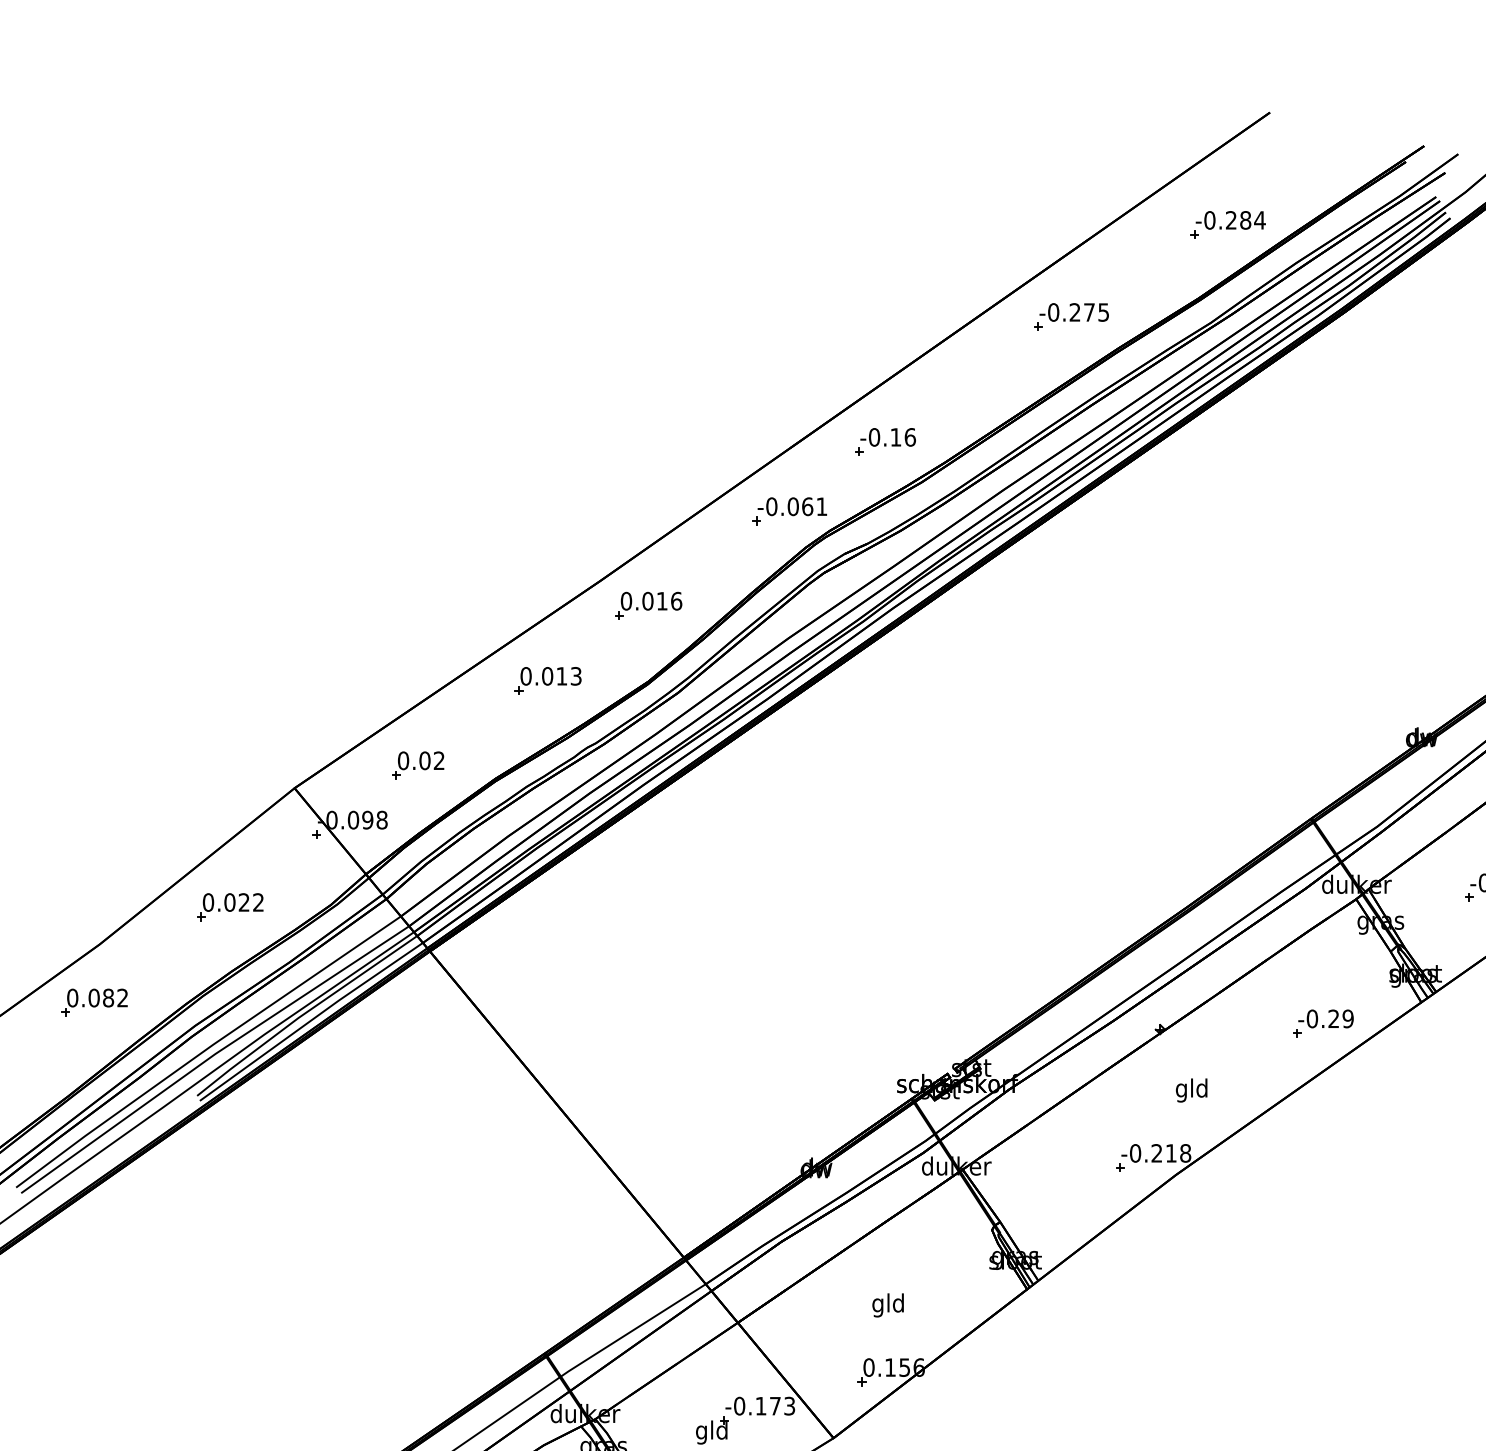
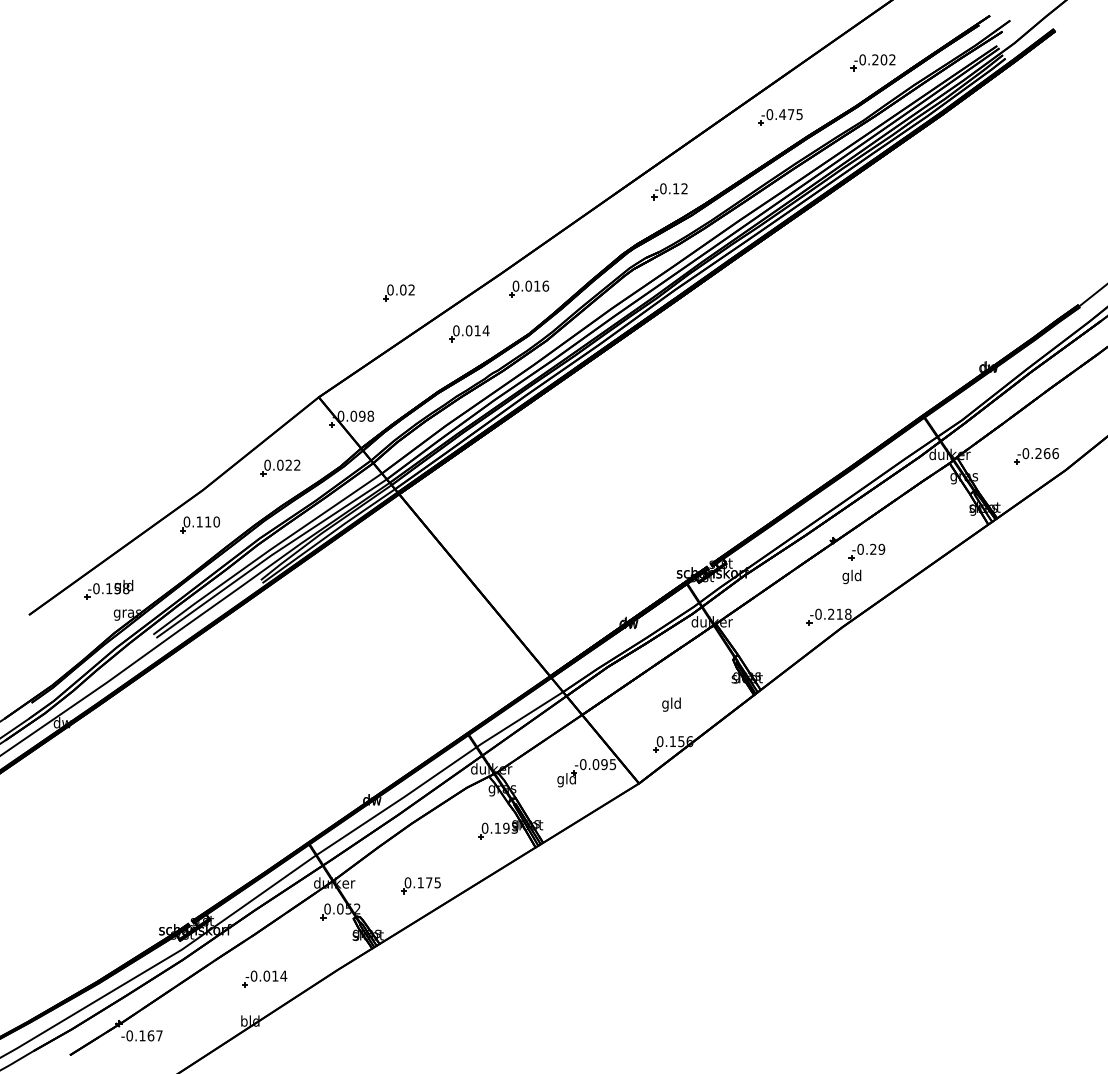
text: (1251, 219) -> (887, 59), -0.284 -> -0.202
text: (1074, 312) -> (782, 114), -0.275 -> -0.475
text: (910, 436) -> (684, 188), -0.16 -> -0.12
part: (788, 510) -> (612, 232), removed
text: (575, 675) -> (485, 330), 0.013 -> 0.014
part: (416, 764) -> (398, 292), moved
text: (107, 997) -> (207, 521), 0.082 -> 0.110
part: (1322, 1022) -> (866, 551), moved
text: (775, 1406) -> (604, 764), -0.173 -> -0.095

